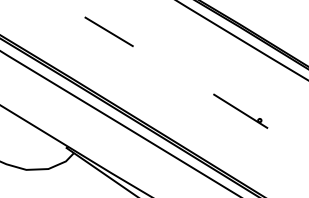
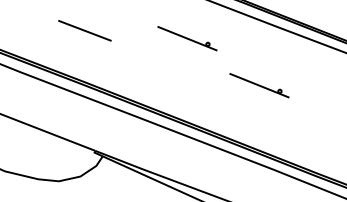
line: (108, 31) -> (84, 30), moved
part: (178, 52) -> (187, 38), added

